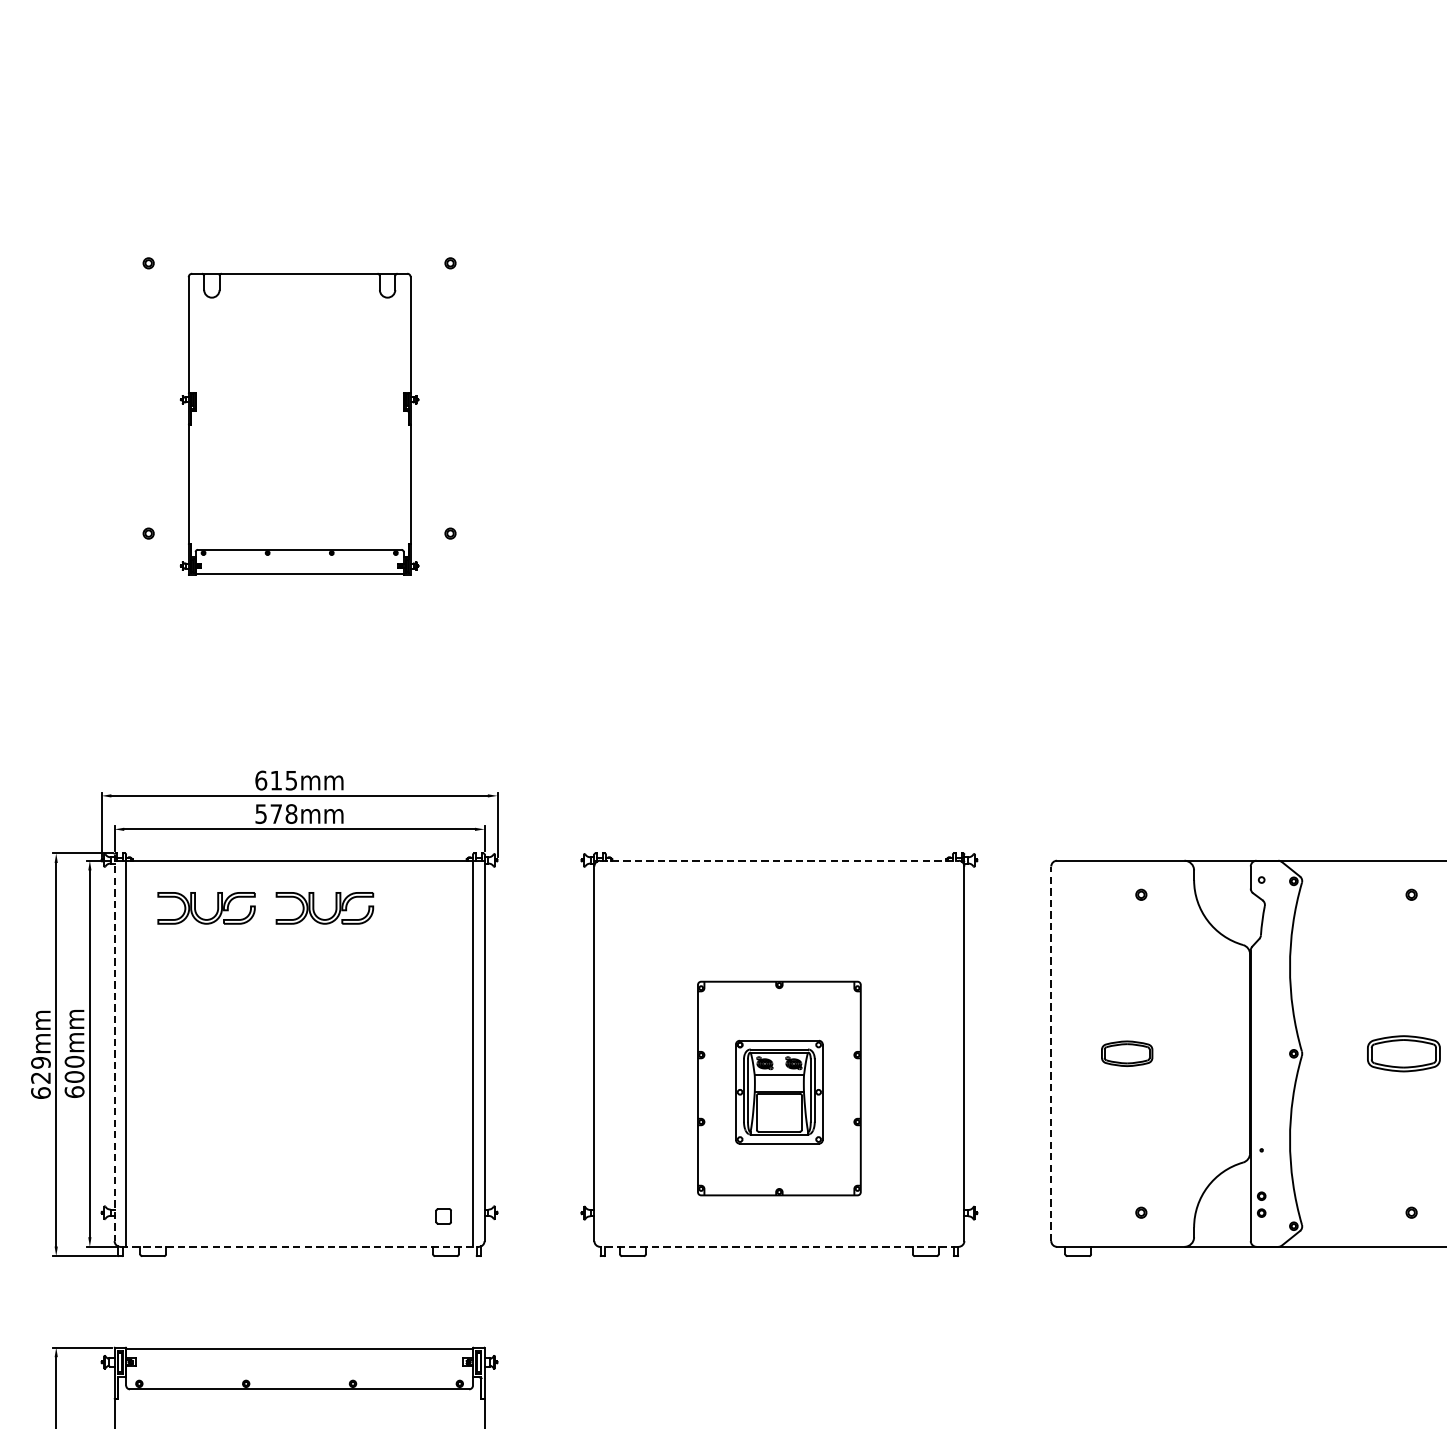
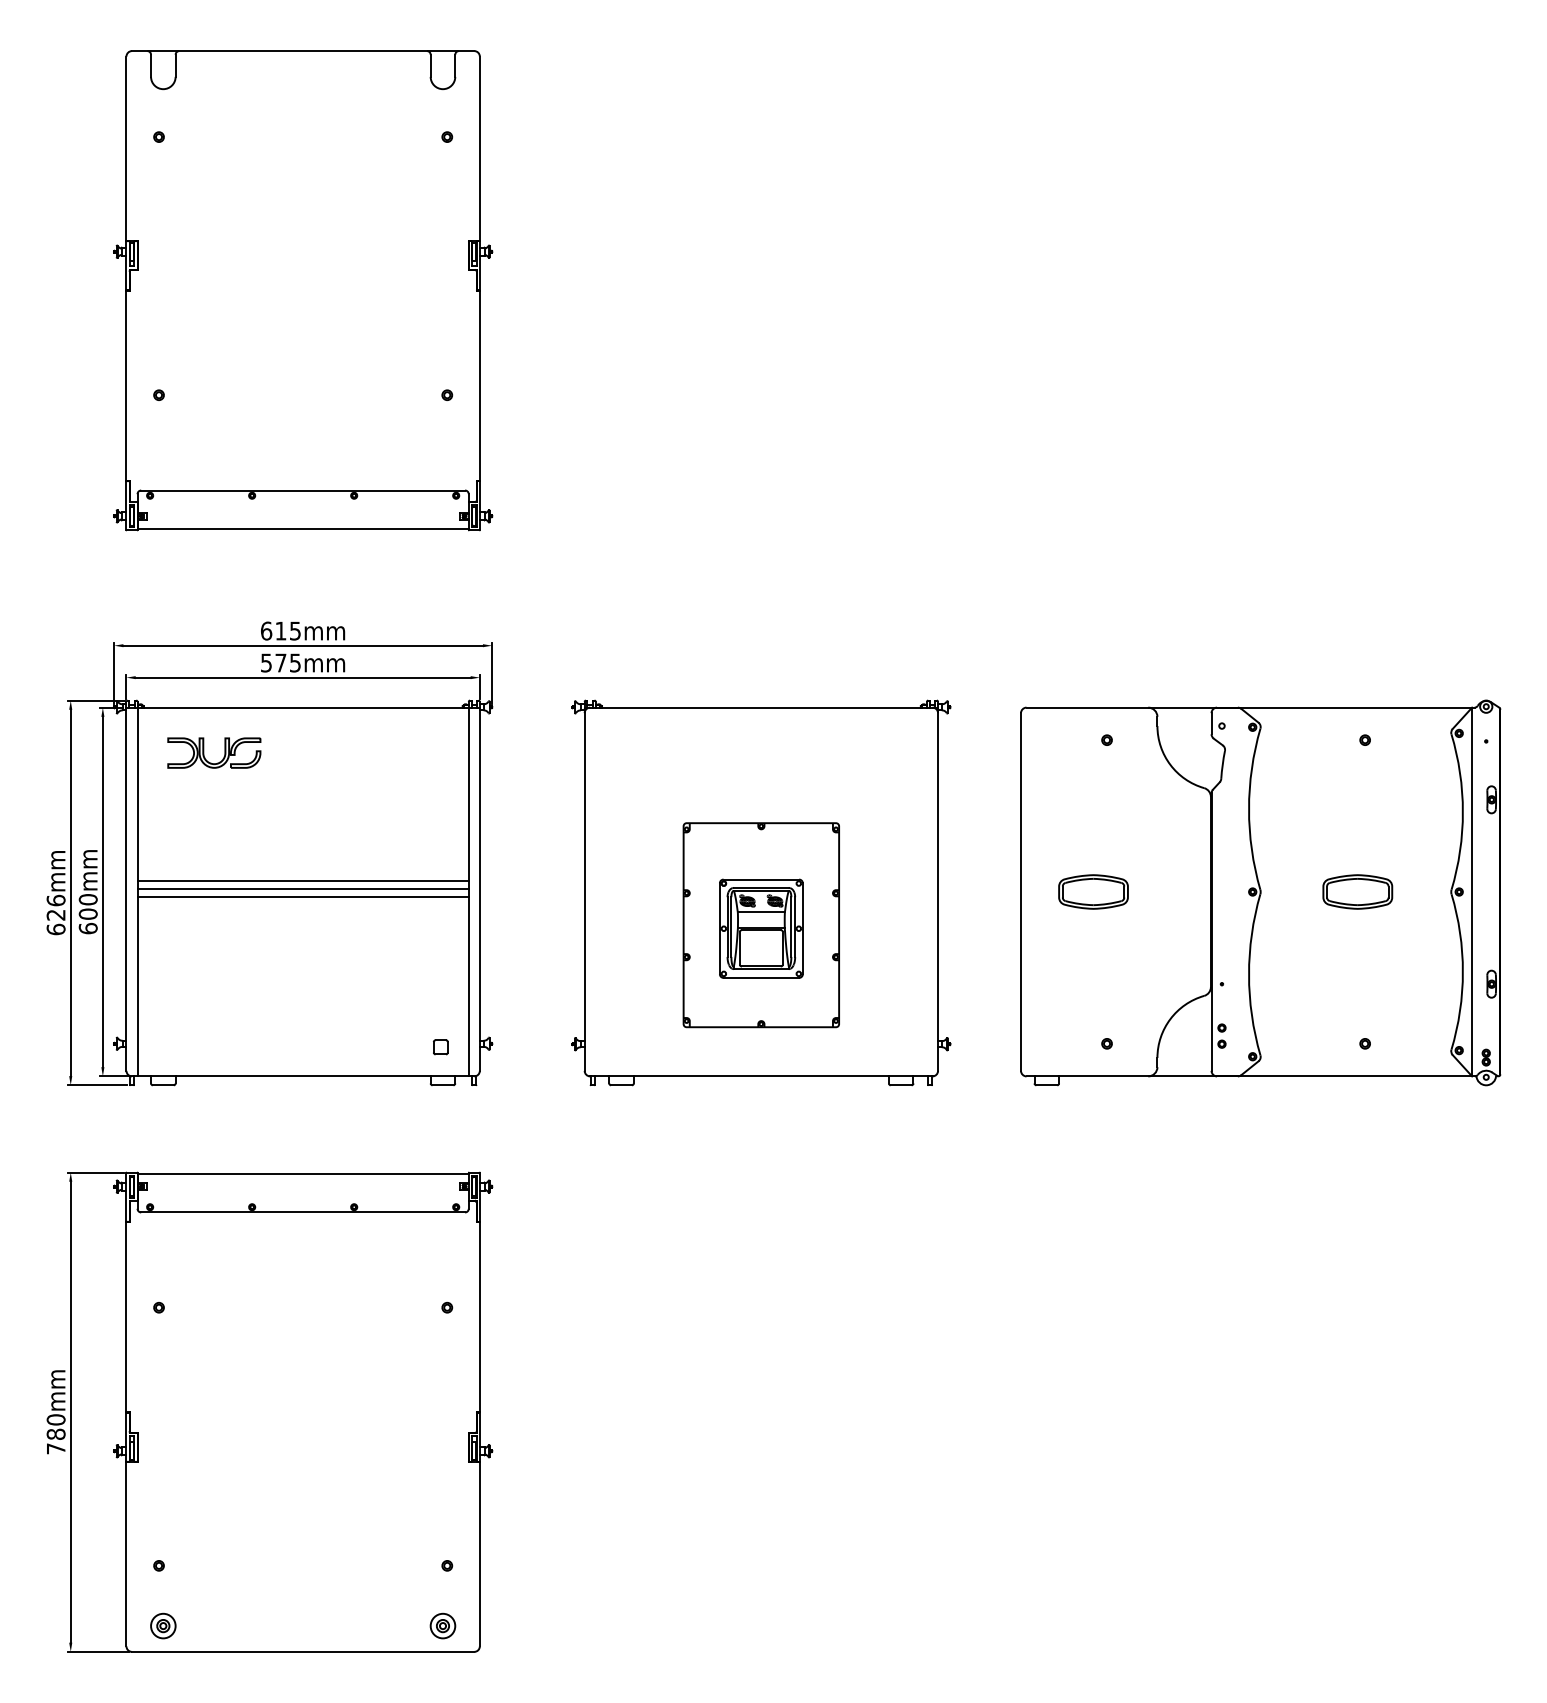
part: (299, 423) -> (303, 290), size x1.67
text: (291, 813) -> (295, 662), 578mm -> 575mm
line: (779, 860) -> (761, 707), dashed -> solid
part: (334, 911) -> (336, 756), removed
line: (298, 1042) -> (302, 881), added
line: (114, 1048) -> (126, 886), dashed -> solid
line: (298, 1051) -> (302, 889), added
part: (1127, 1053) -> (1093, 891), size x1.43
line: (1051, 1054) -> (1021, 892), dashed -> solid
line: (298, 1059) -> (302, 897), added
text: (40, 1062) -> (55, 900), 629mm -> 626mm
line: (299, 1246) -> (303, 1076), dashed -> solid
line: (778, 1246) -> (760, 1076), dashed -> solid

